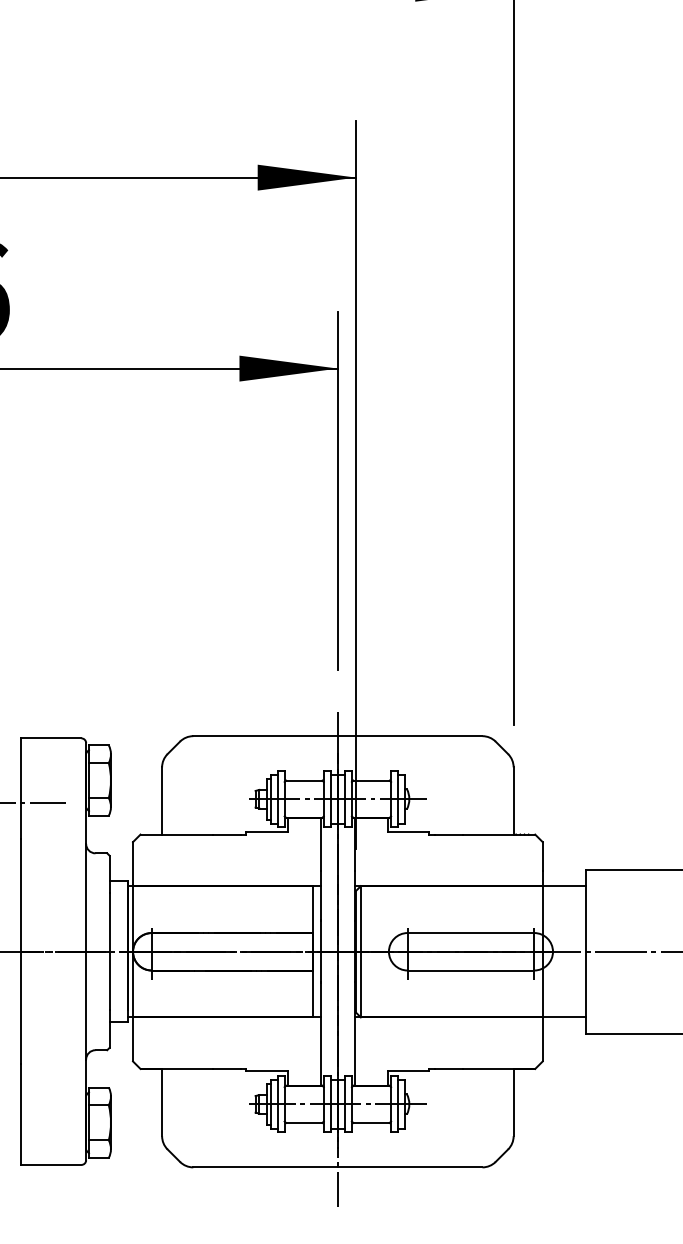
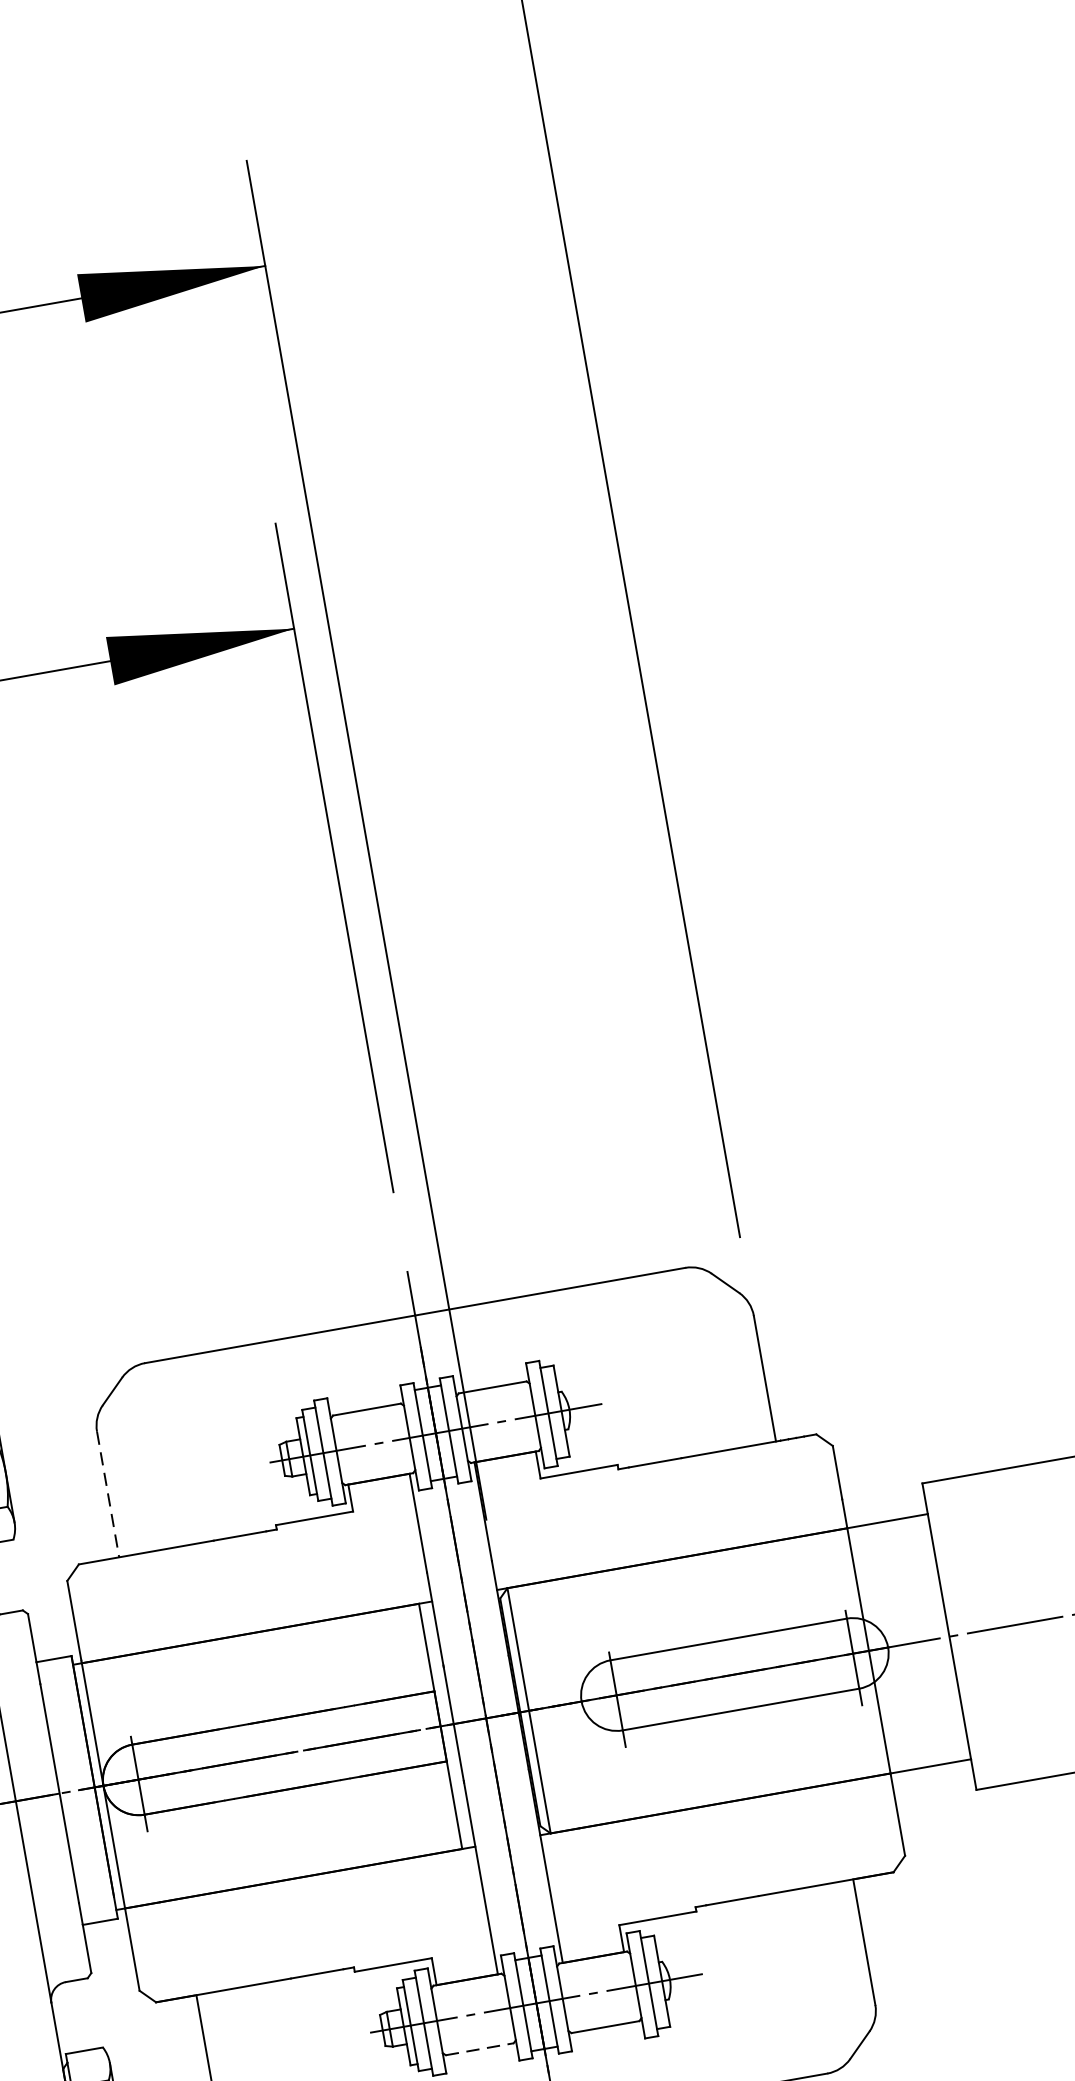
line: (162, 800) -> (108, 1493), solid -> dashed
line: (304, 1122) -> (480, 2048), solid -> dashed

